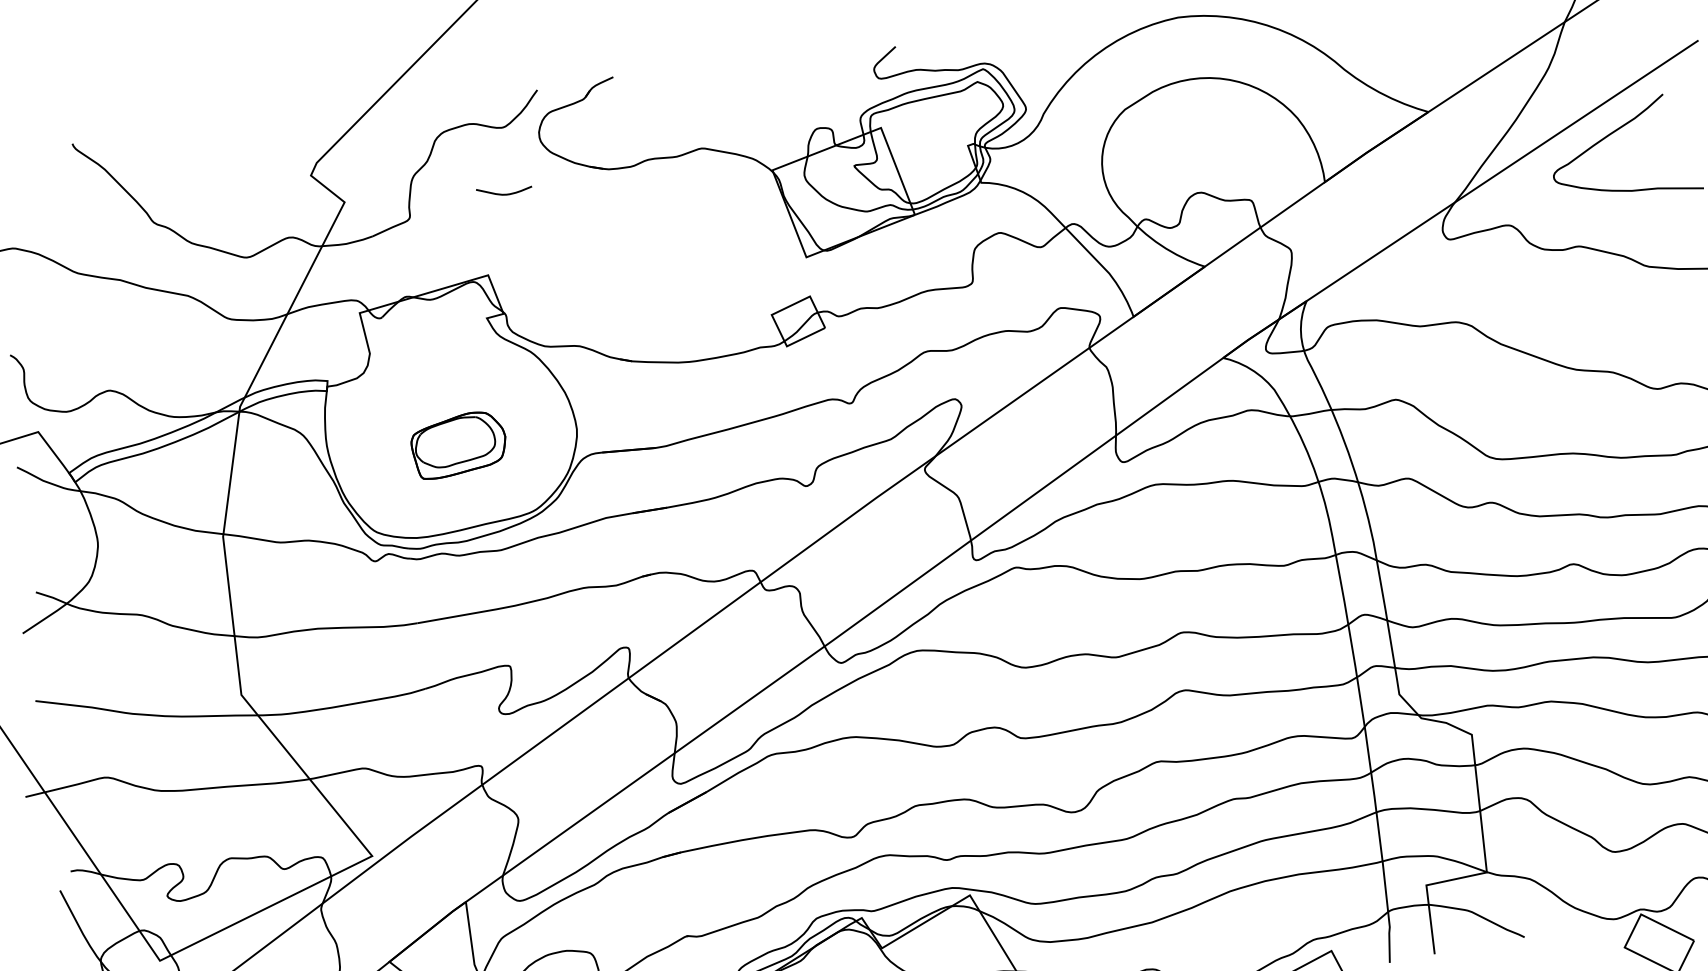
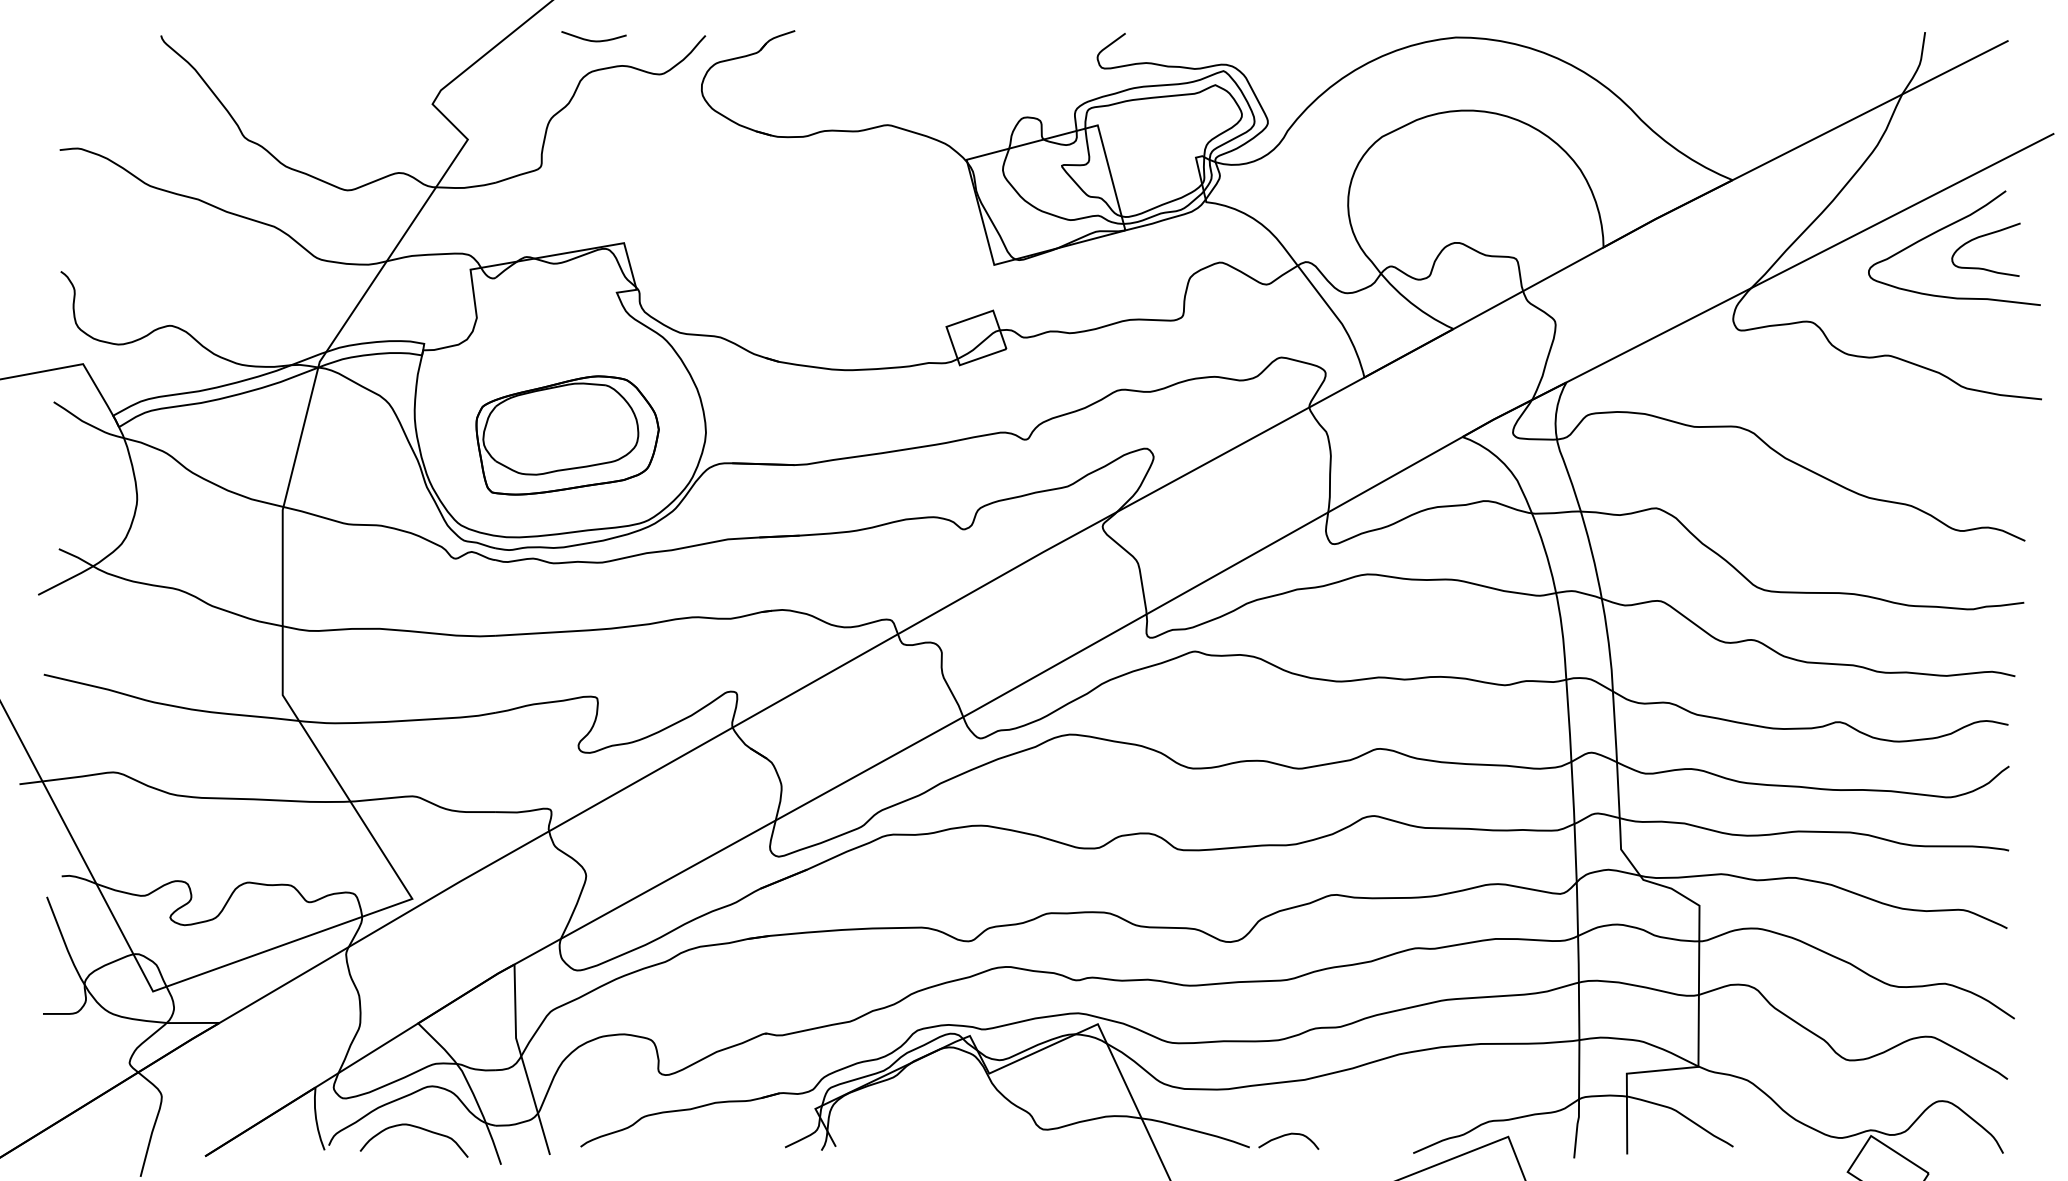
curve: (1646, 136) -> (1981, 237), added
curve: (504, 194) -> (593, 40), moved
part: (458, 445) -> (567, 435), size x1.67

